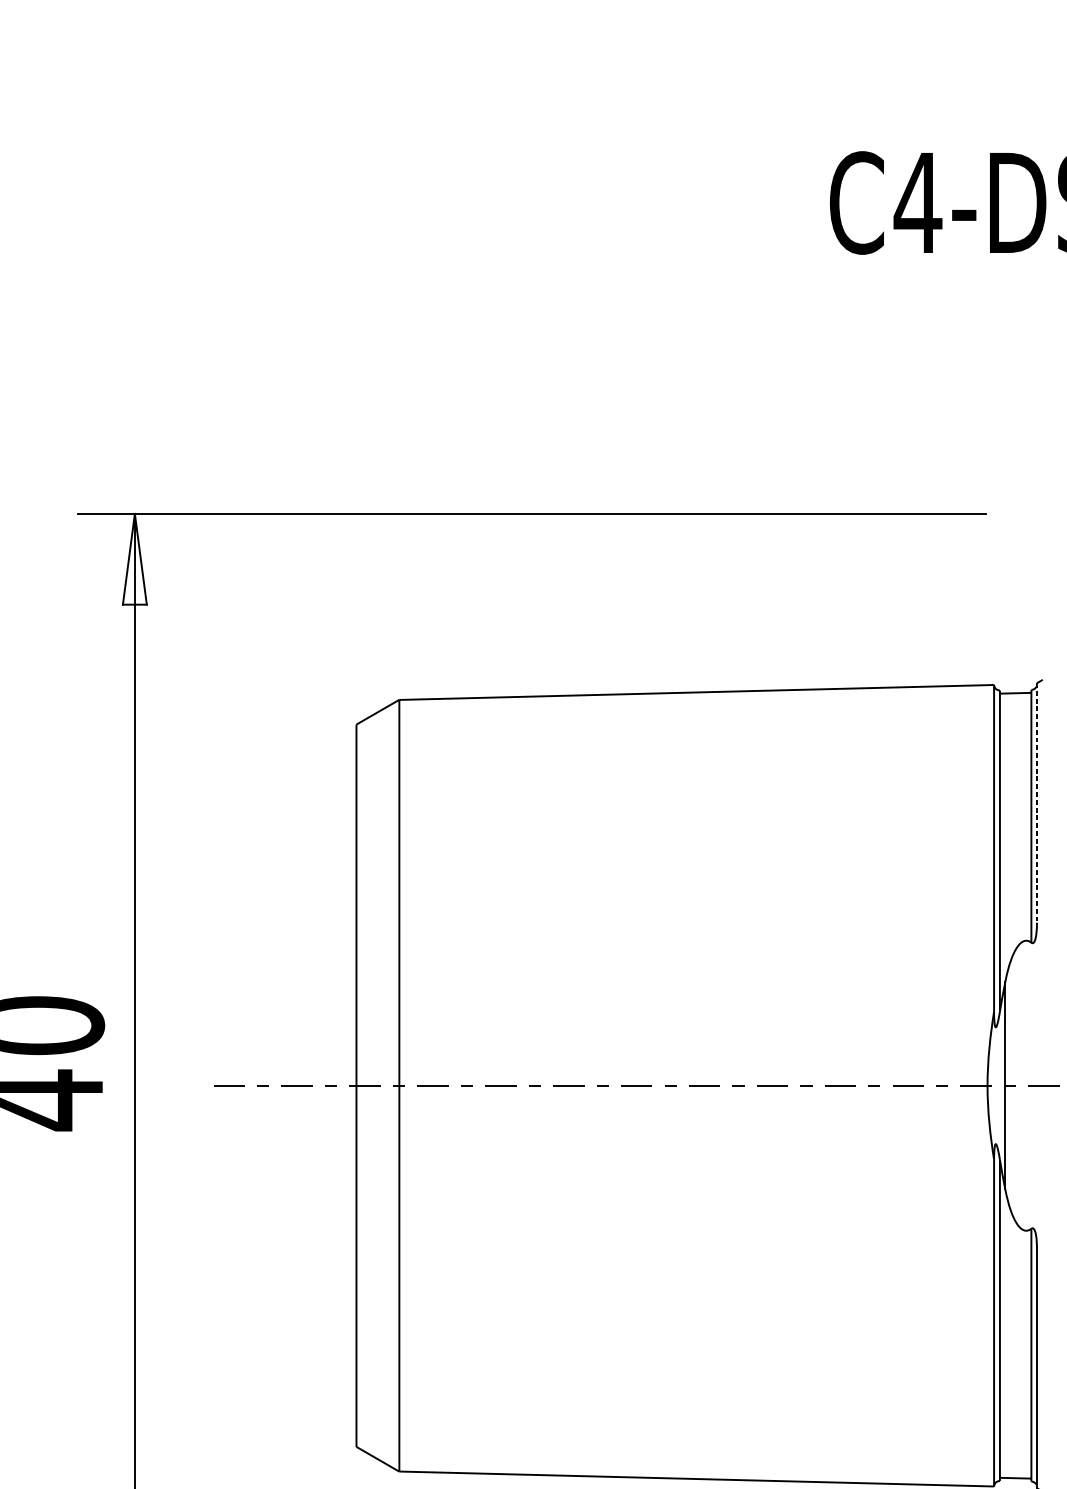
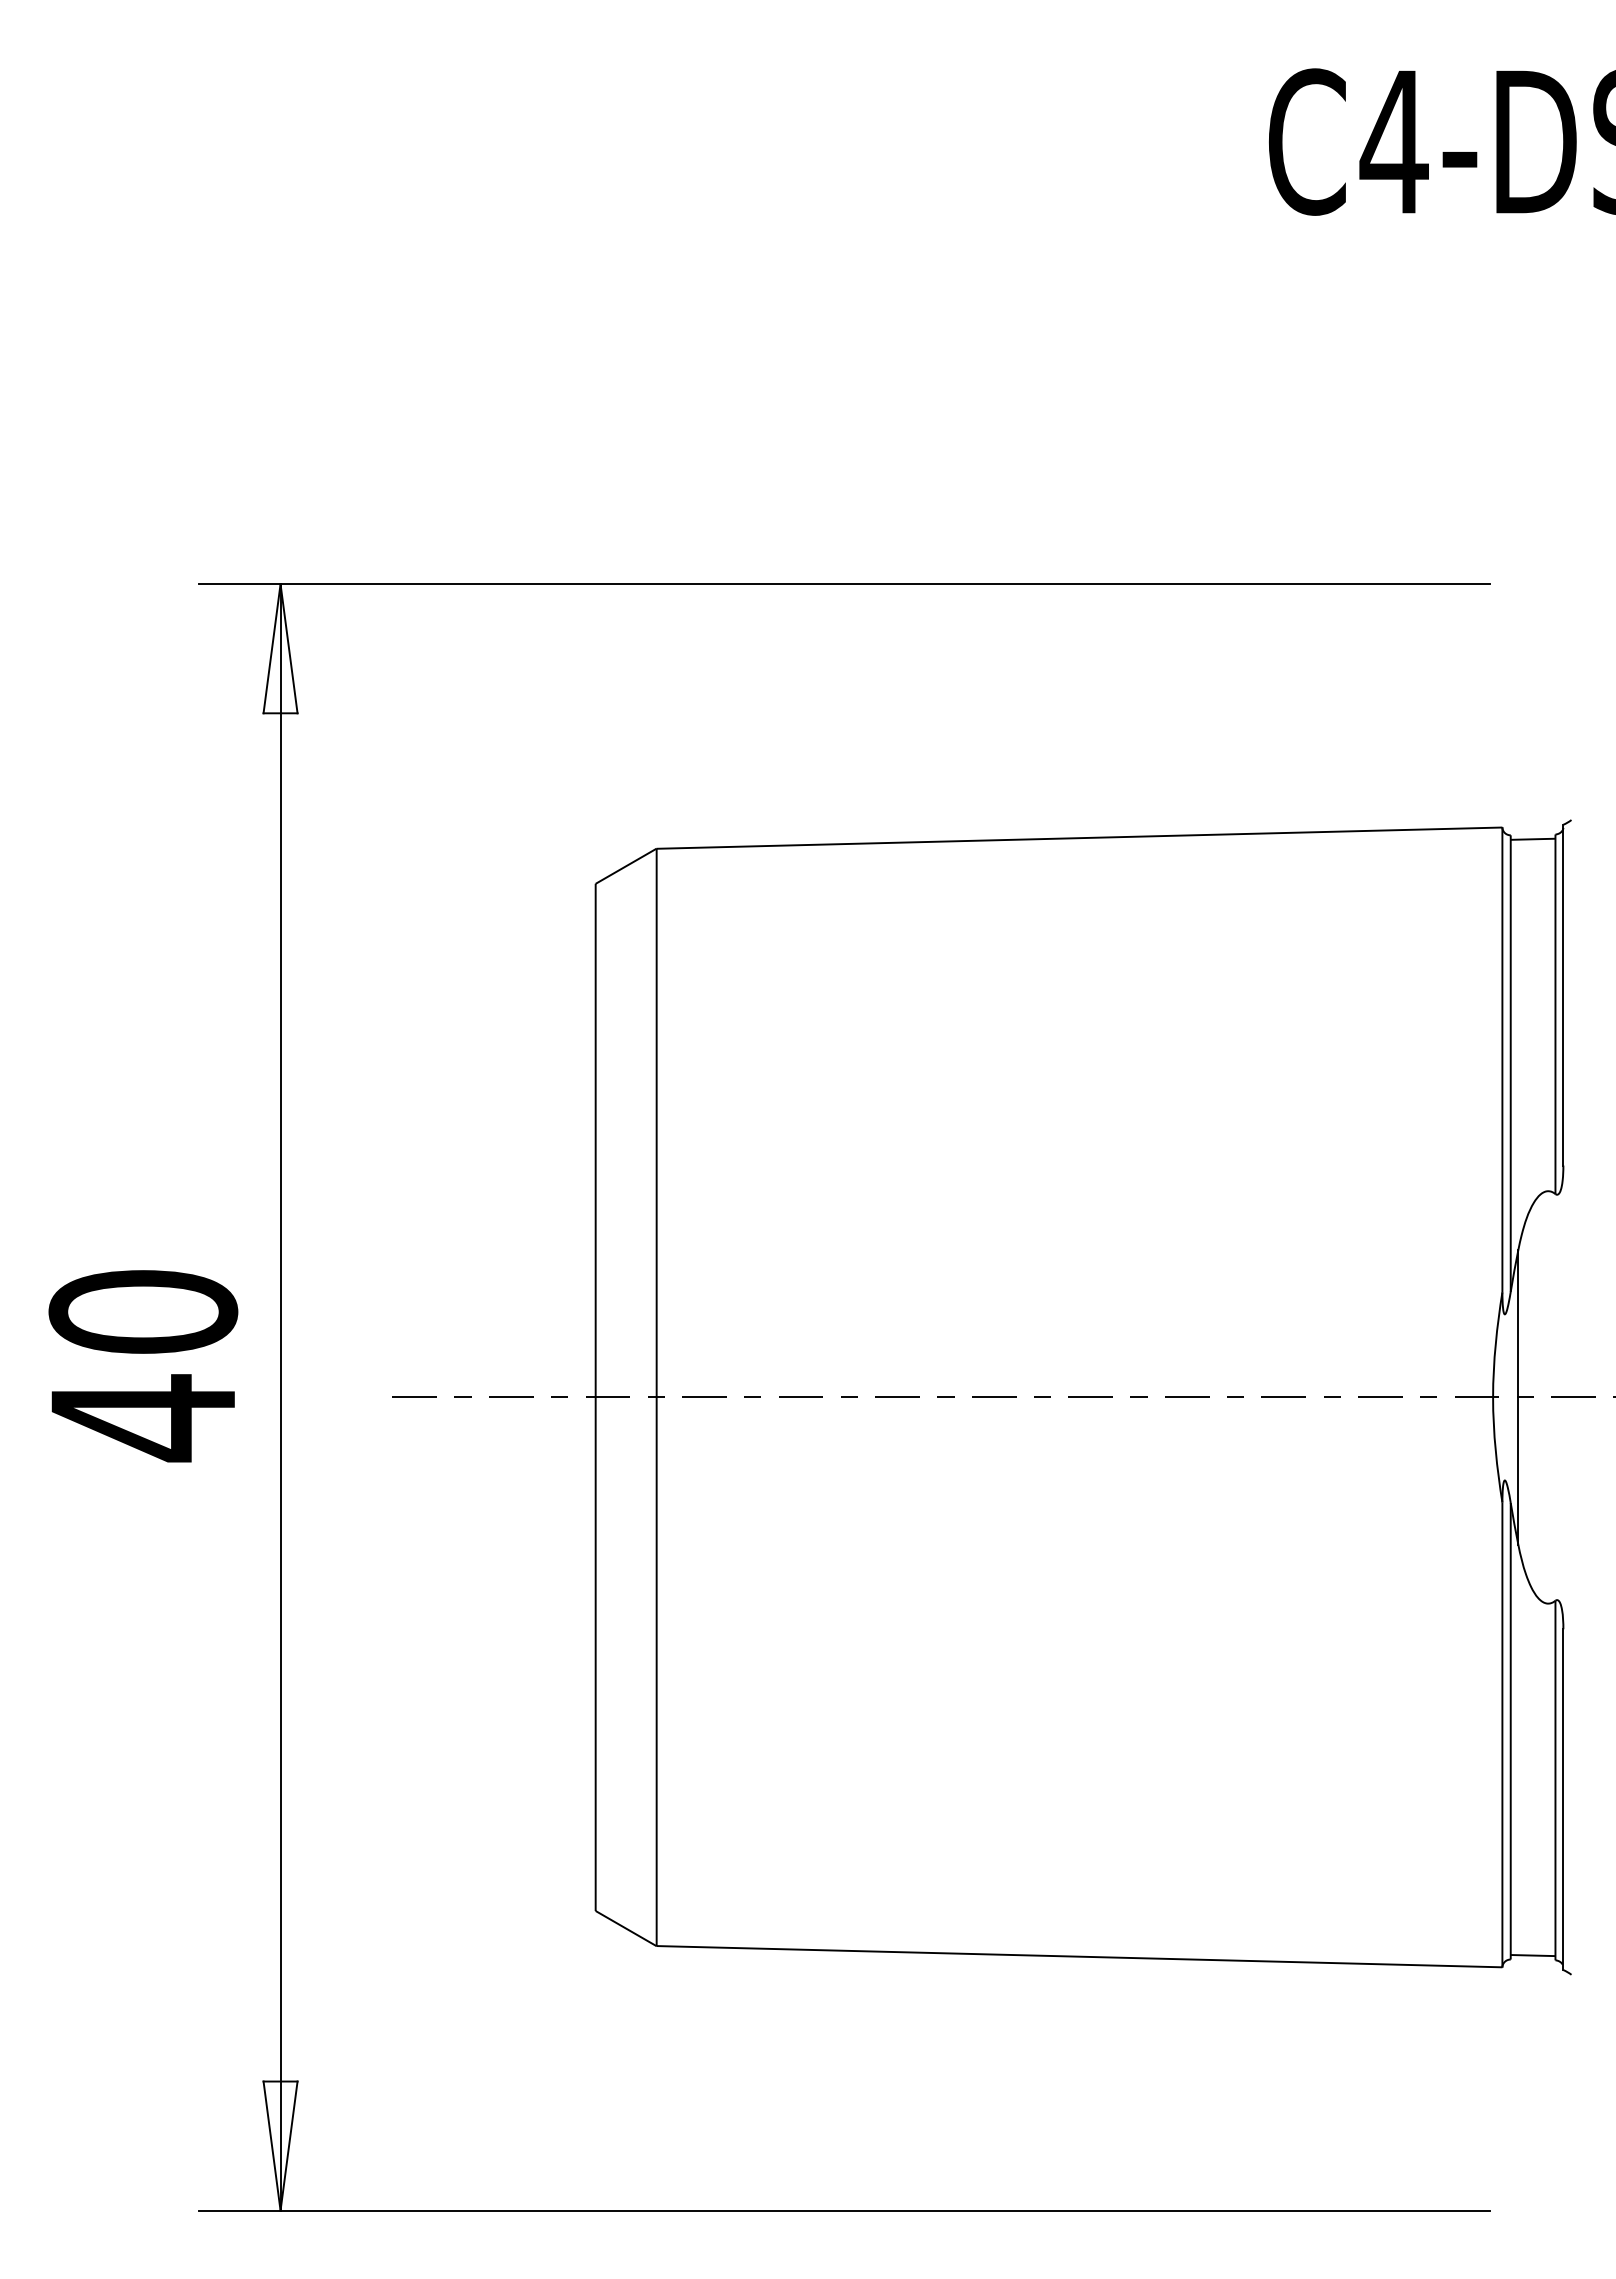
line: (1037, 803) -> (1563, 995), dashed -> solid

